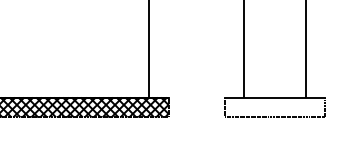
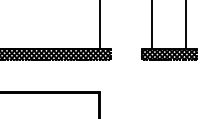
hatch: (275, 107) -> (169, 54), added

